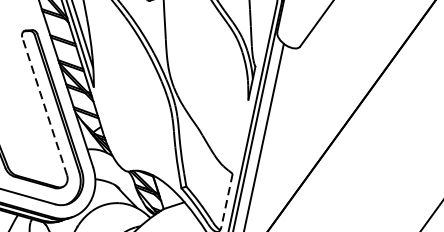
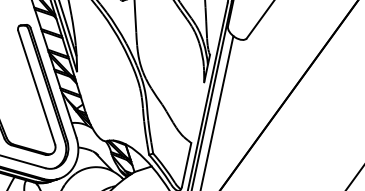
line: (44, 106) -> (36, 87), dashed -> solid
line: (226, 201) -> (186, 165), dashed -> solid

